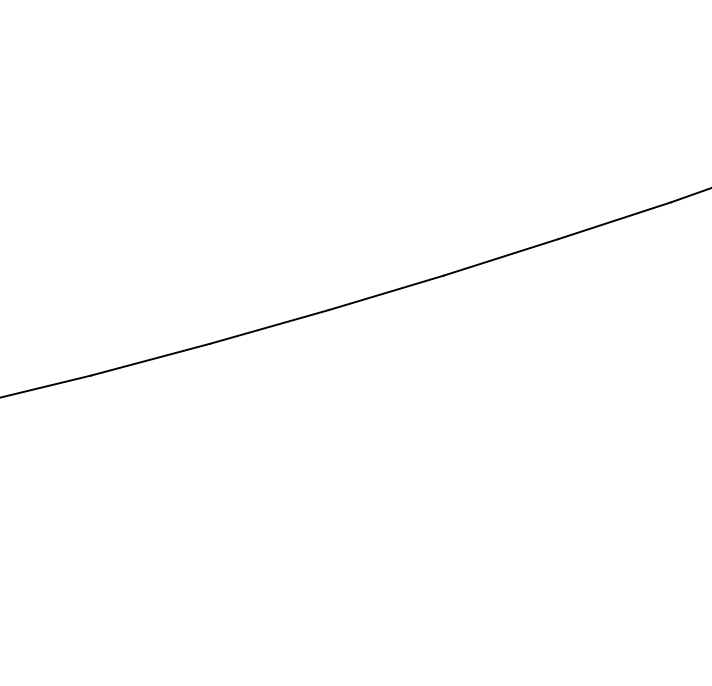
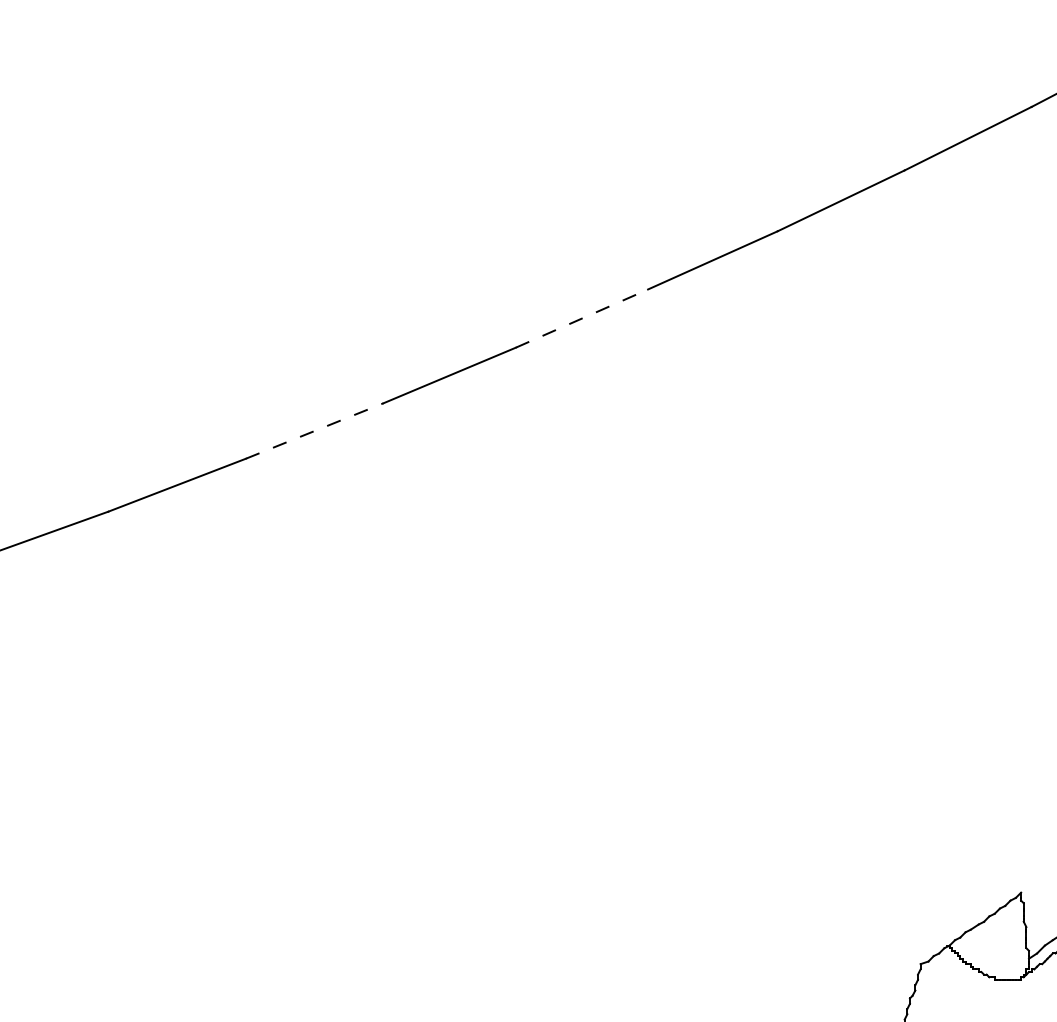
line: (501, 257) -> (582, 318), solid -> dashed
line: (270, 326) -> (315, 430), solid -> dashed

